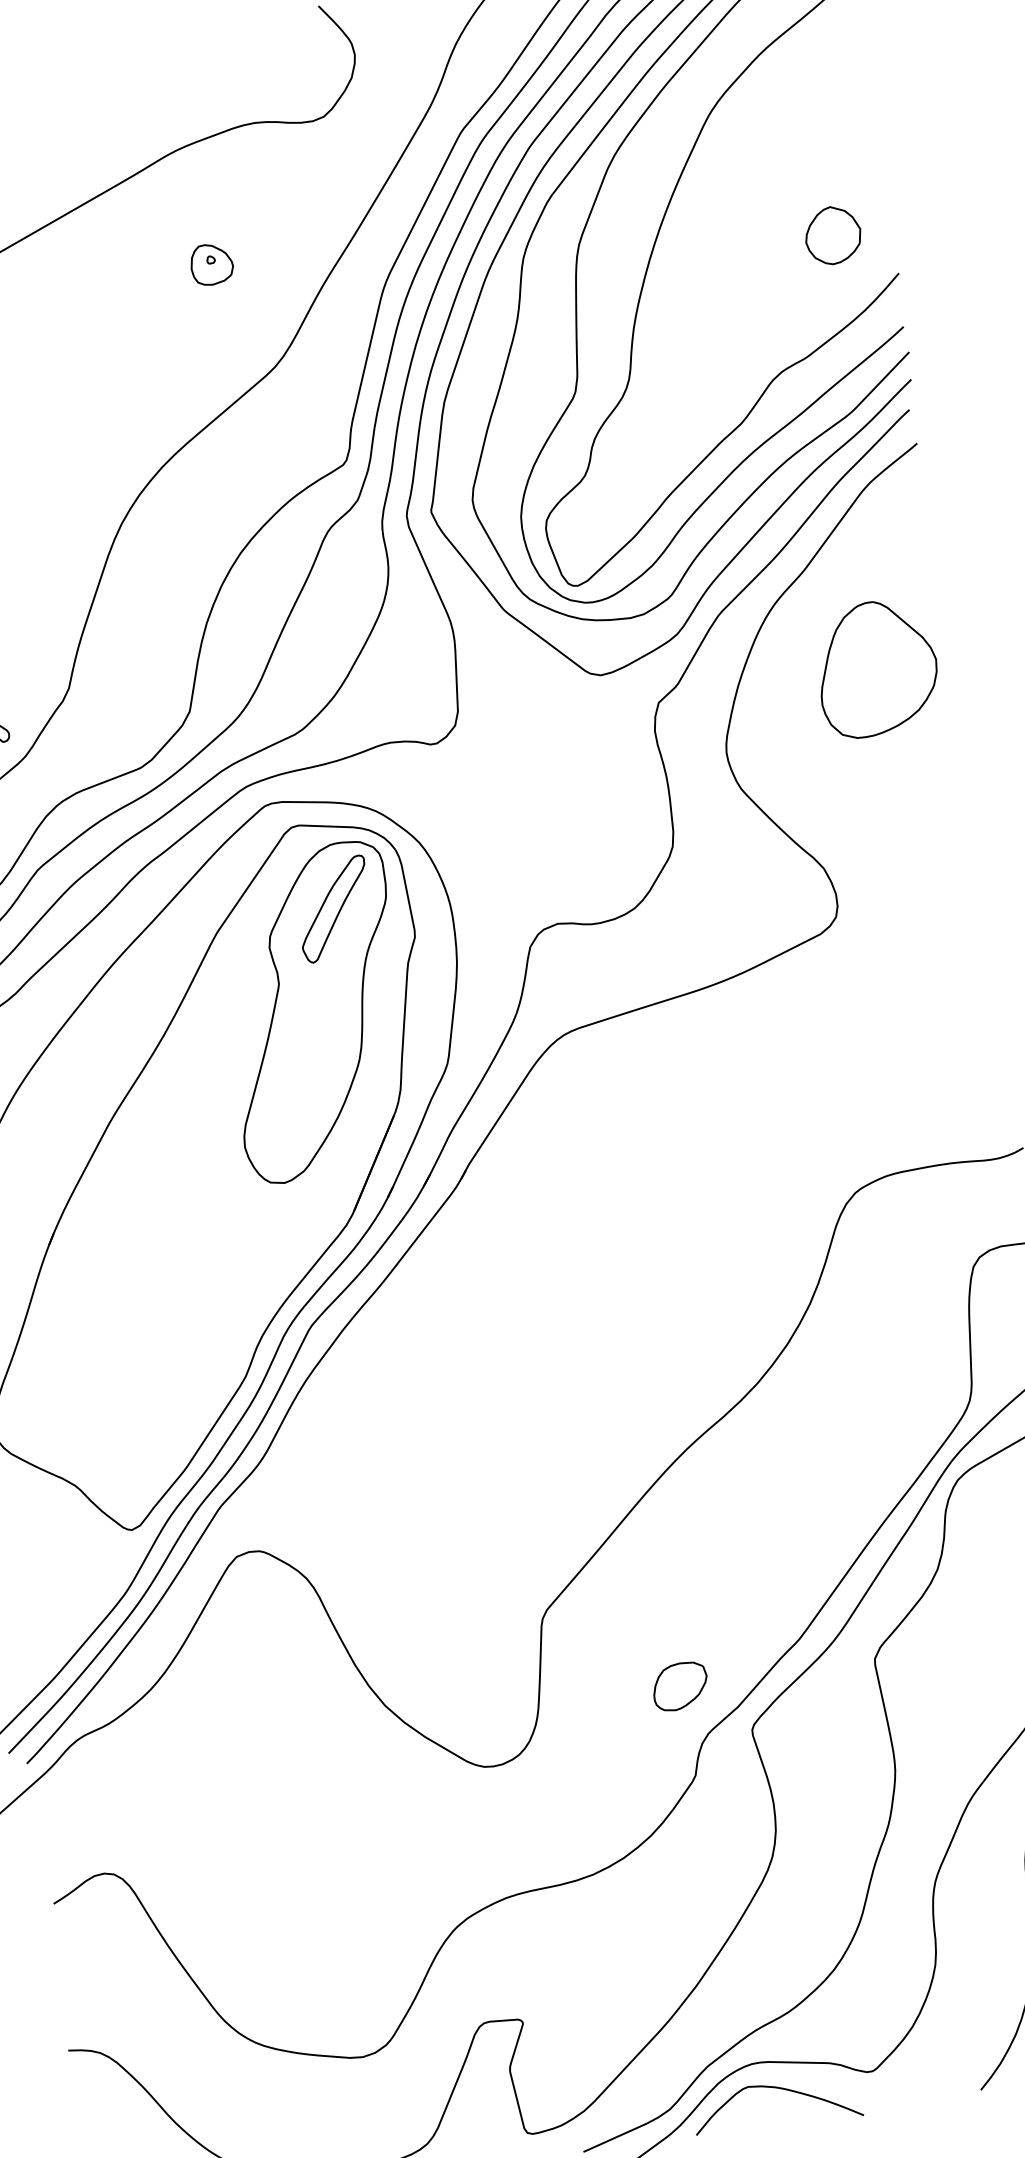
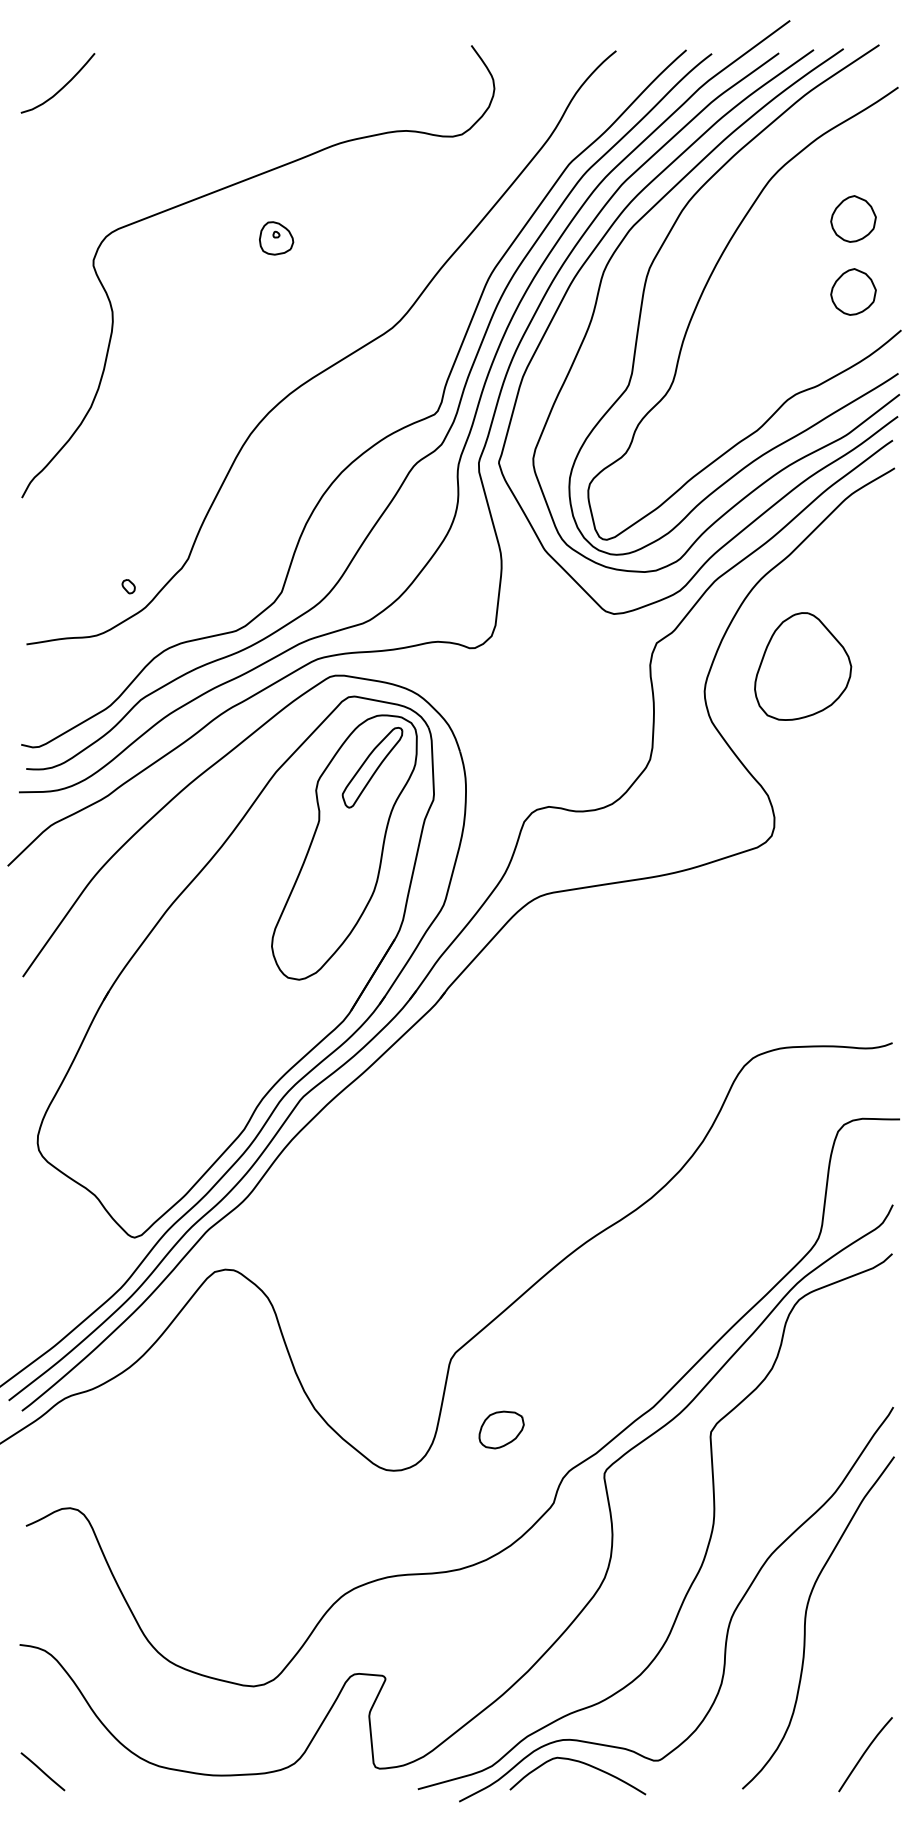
part: (819, 145) -> (853, 218), added
part: (211, 264) -> (276, 238), moved
part: (877, 668) -> (803, 666), moved
part: (680, 1685) -> (501, 1429), moved

